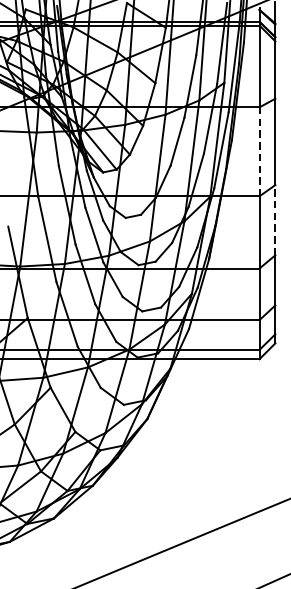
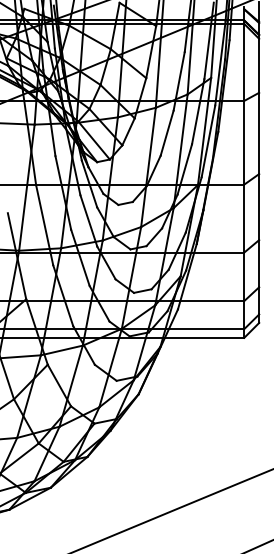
line: (259, 151) -> (244, 142), dashed -> solid
line: (275, 219) -> (259, 206), dashed -> solid

